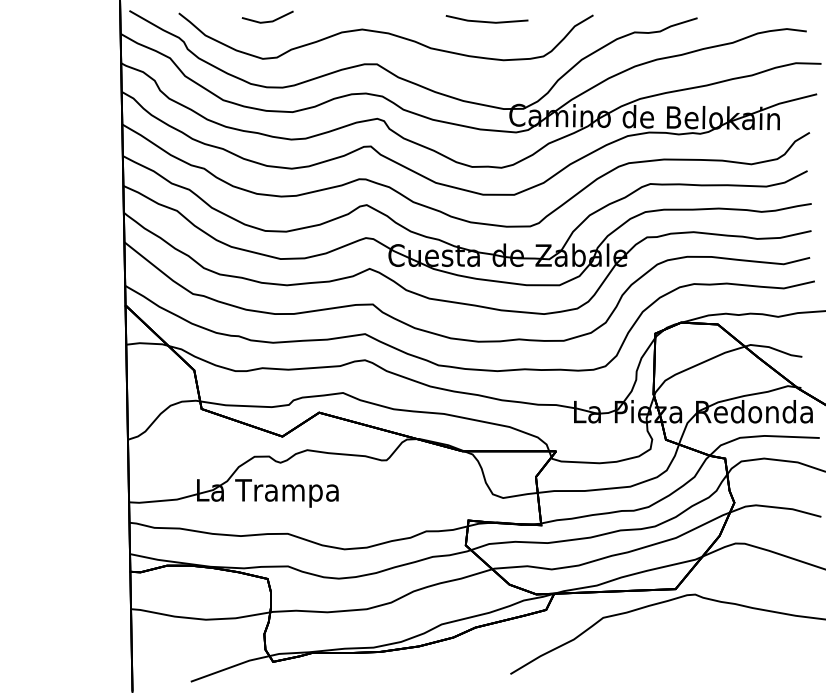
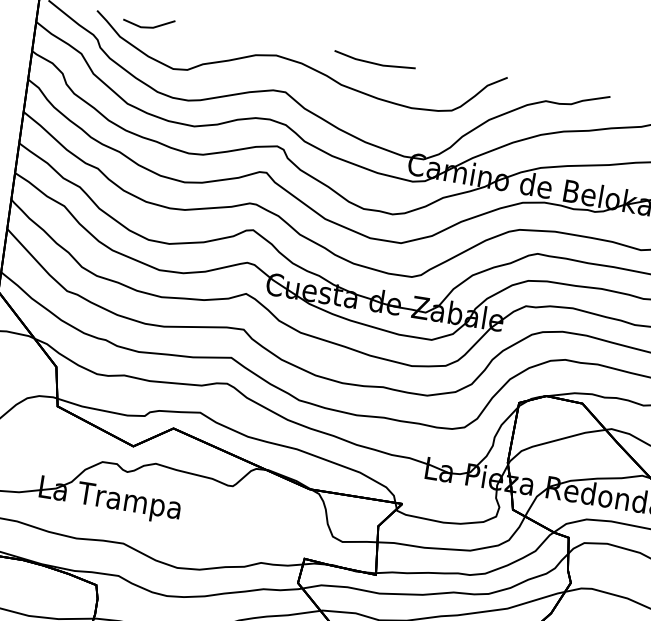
line: (269, 20) -> (150, 26), moved
line: (486, 21) -> (373, 62), moved

